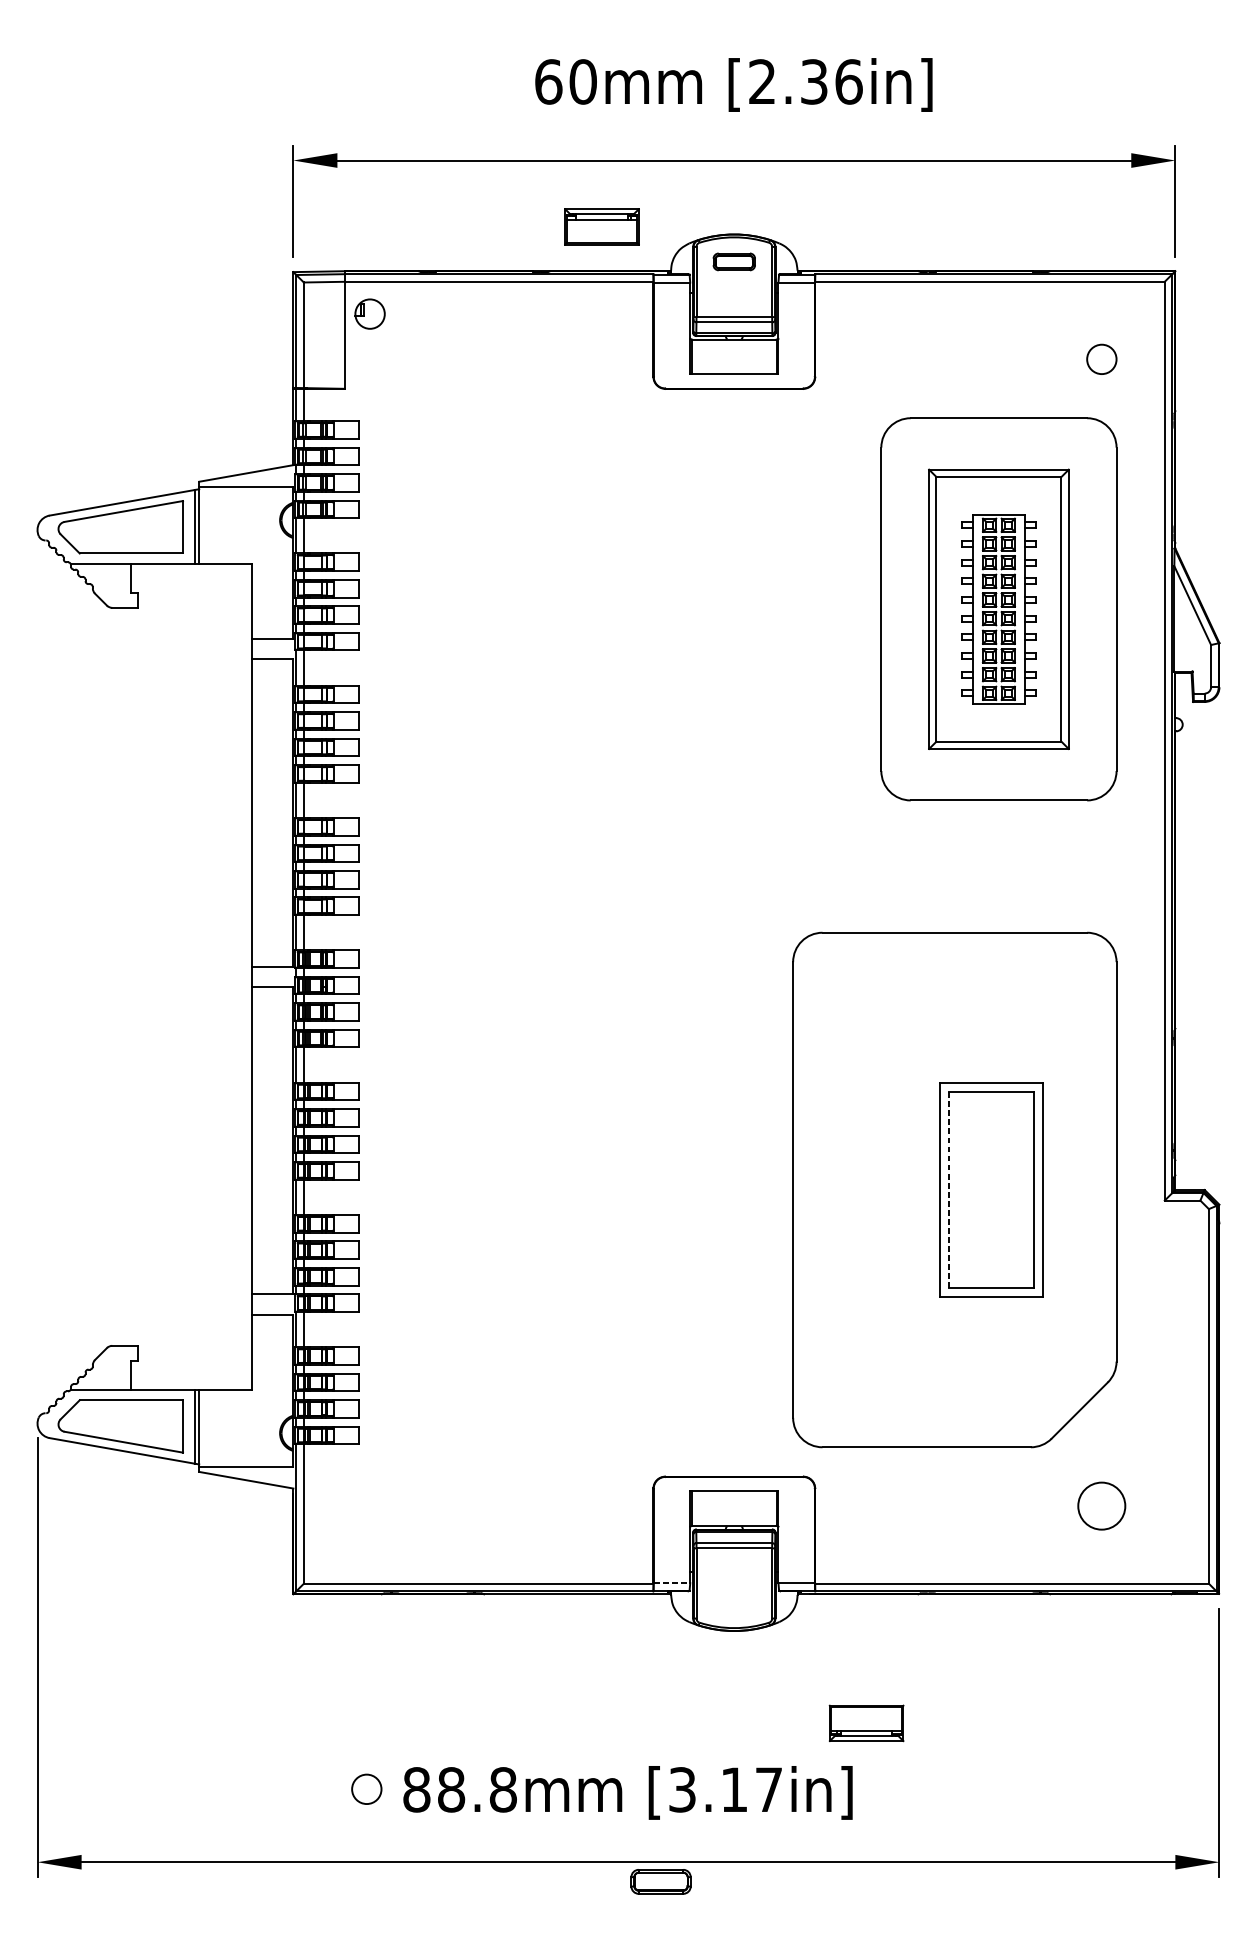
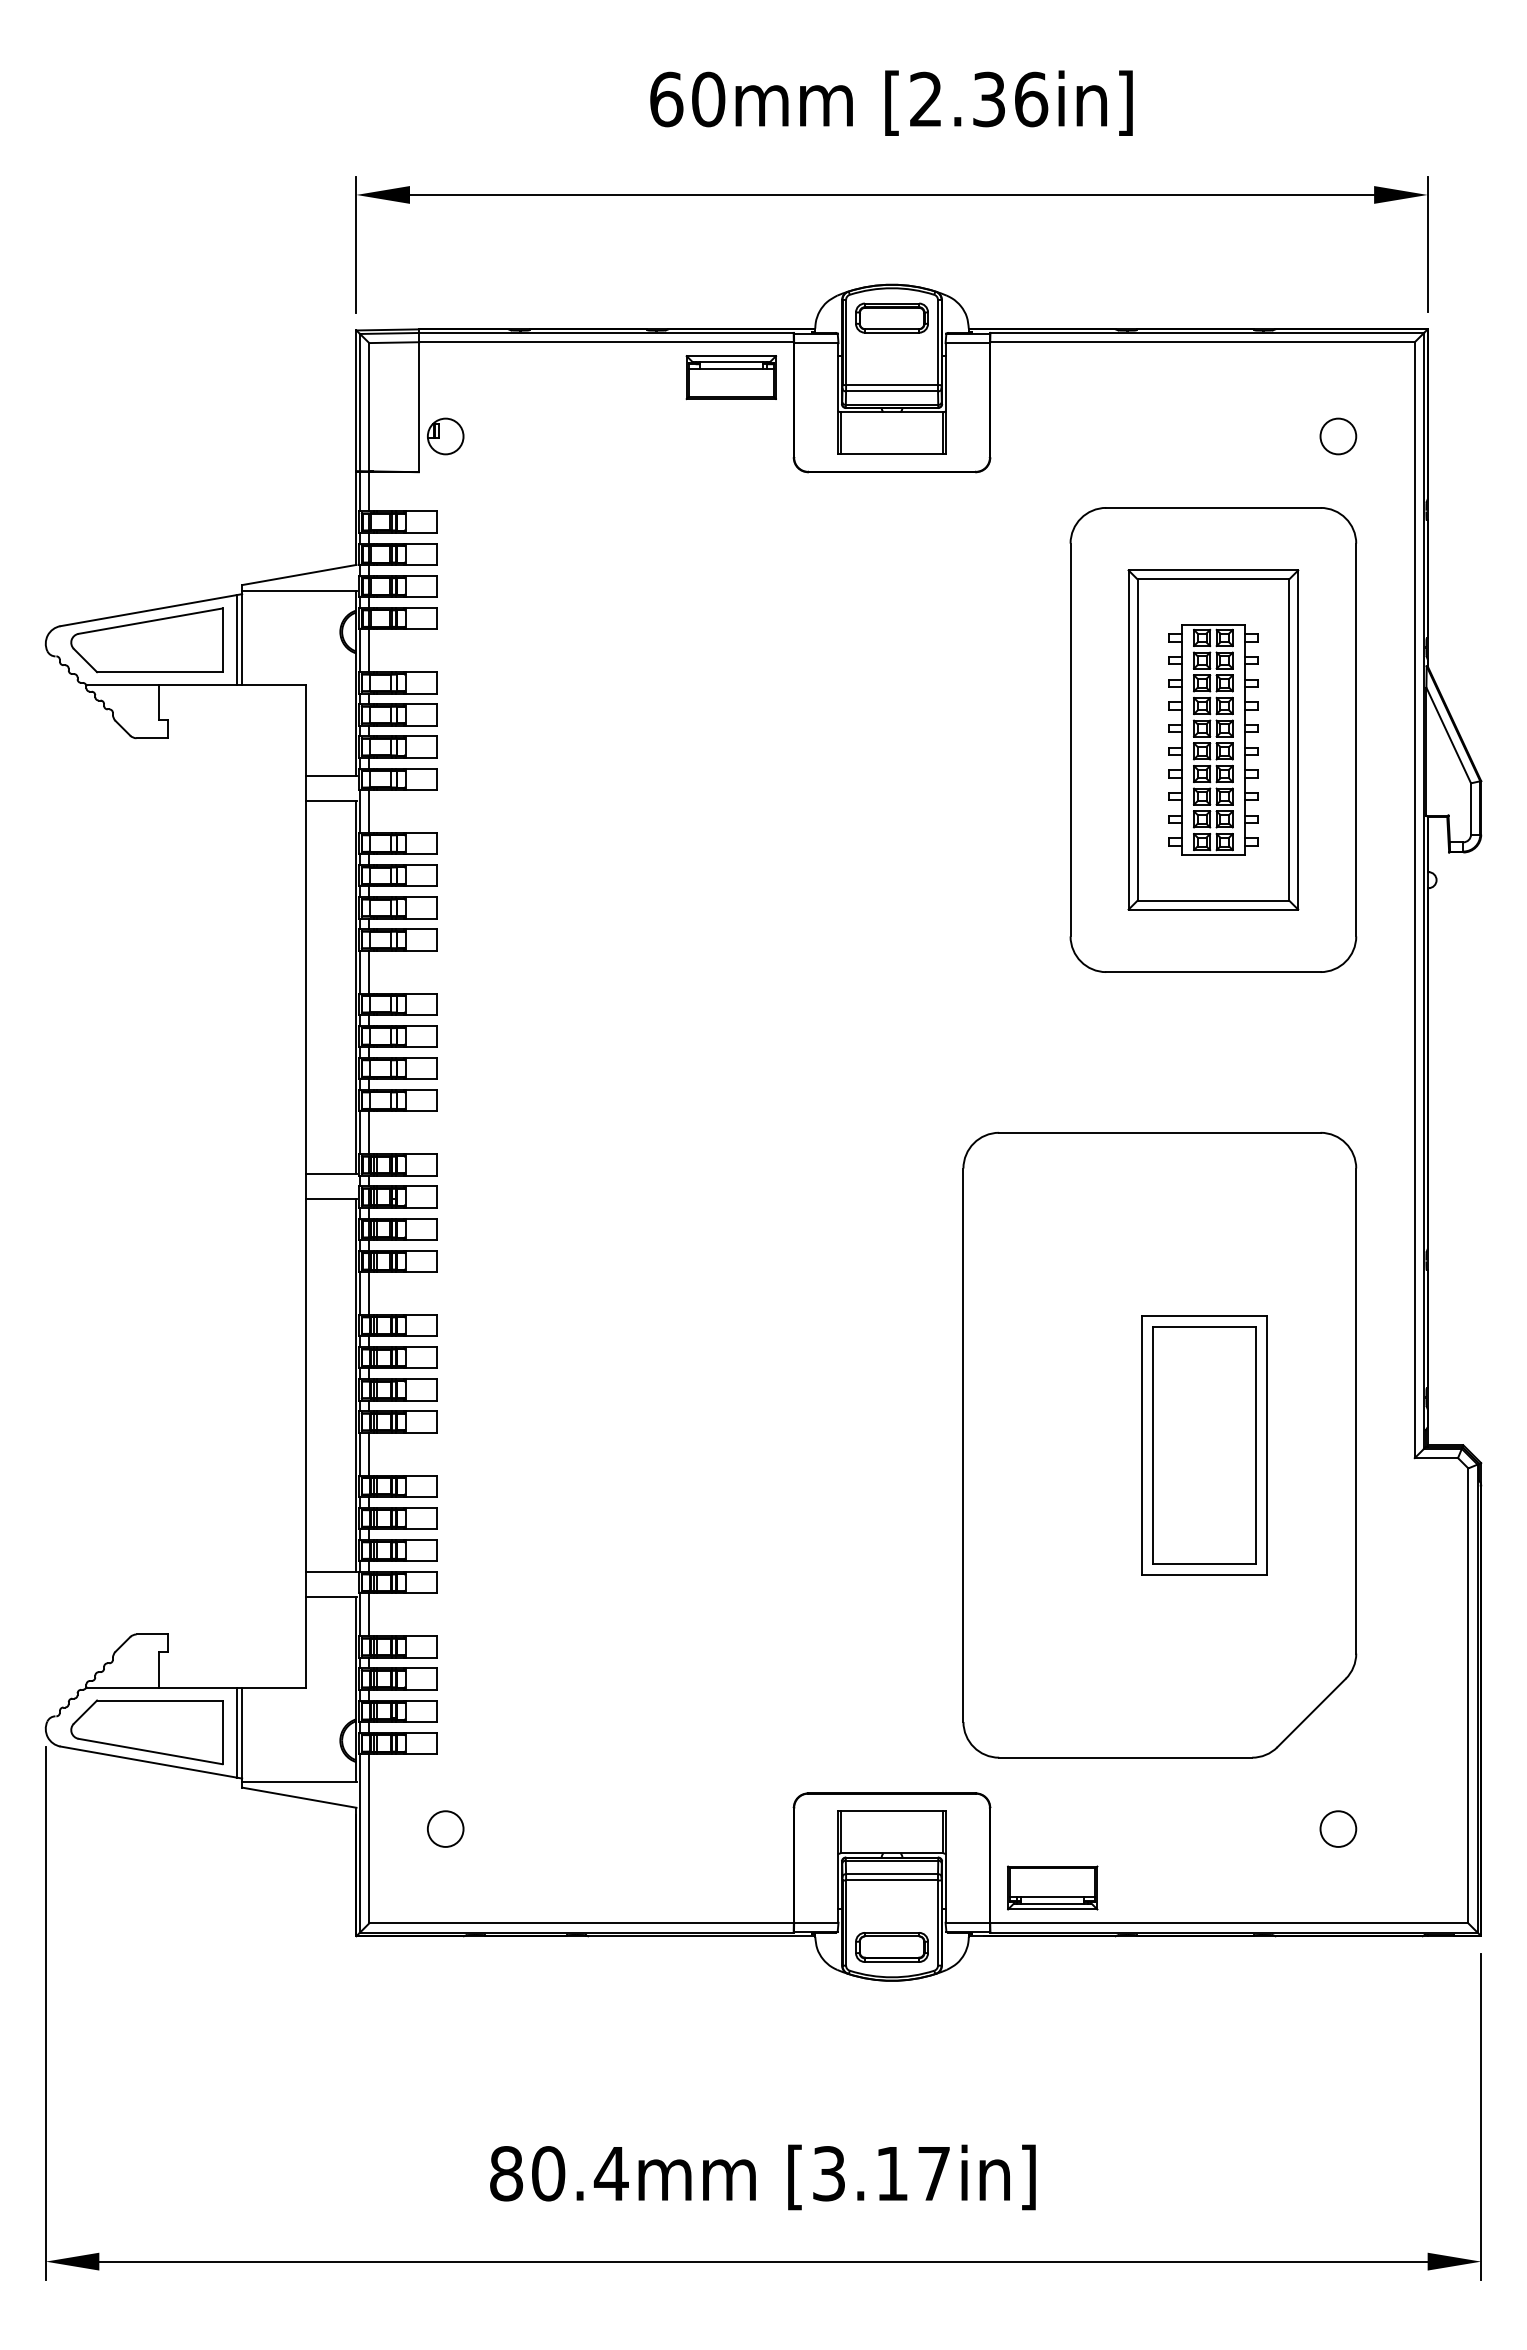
part: (601, 226) -> (730, 377), moved
part: (733, 261) -> (891, 317), size x1.43
part: (369, 314) -> (445, 436), moved
line: (948, 1190) -> (1152, 1445), dashed -> solid
circle: (1101, 1505) -> (1338, 1828), size x0.62
line: (672, 1582) -> (816, 1922), dashed -> solid
part: (866, 1722) -> (1052, 1887), moved
circle: (366, 1788) -> (445, 1828), moved
text: (477, 1789) -> (580, 2173), 88.8mm -> 80.4mm
part: (660, 1881) -> (891, 1947), moved

